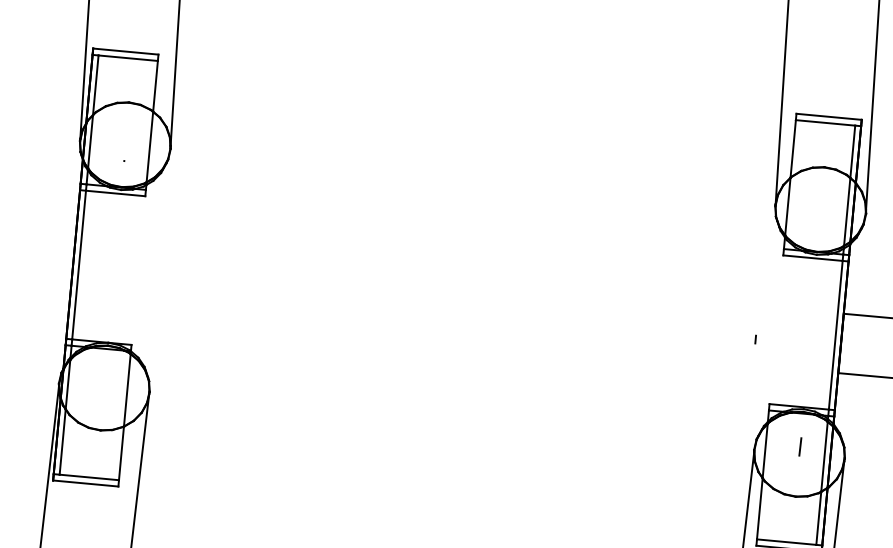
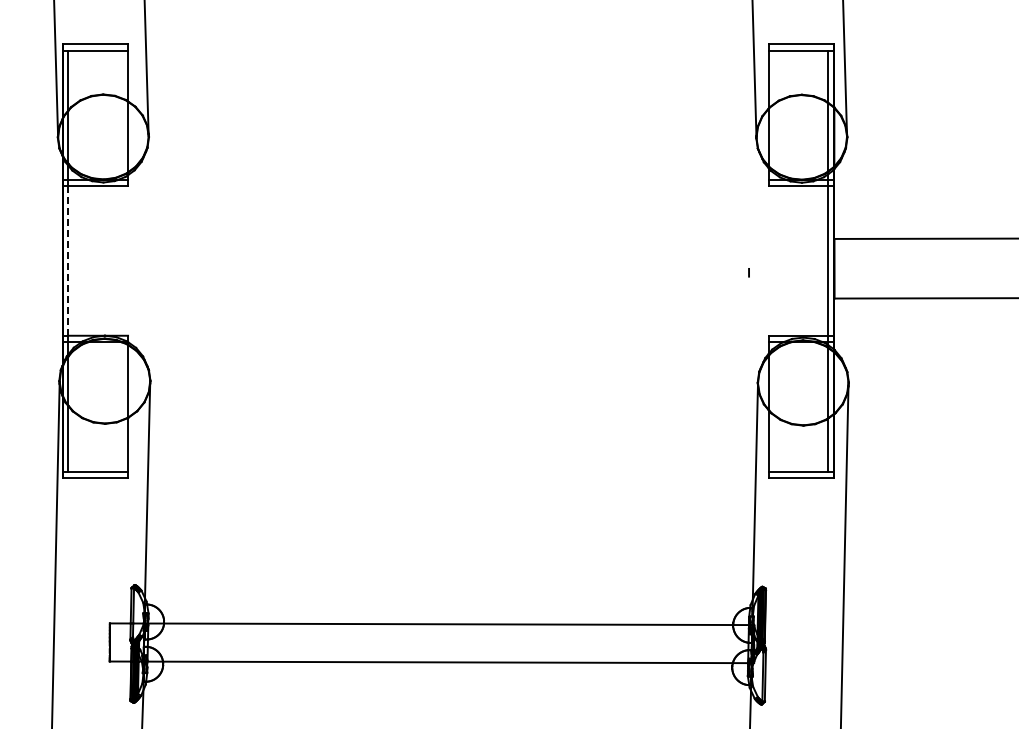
line: (79, 265) -> (68, 261), solid -> dashed
line: (800, 446) -> (803, 375), removed

